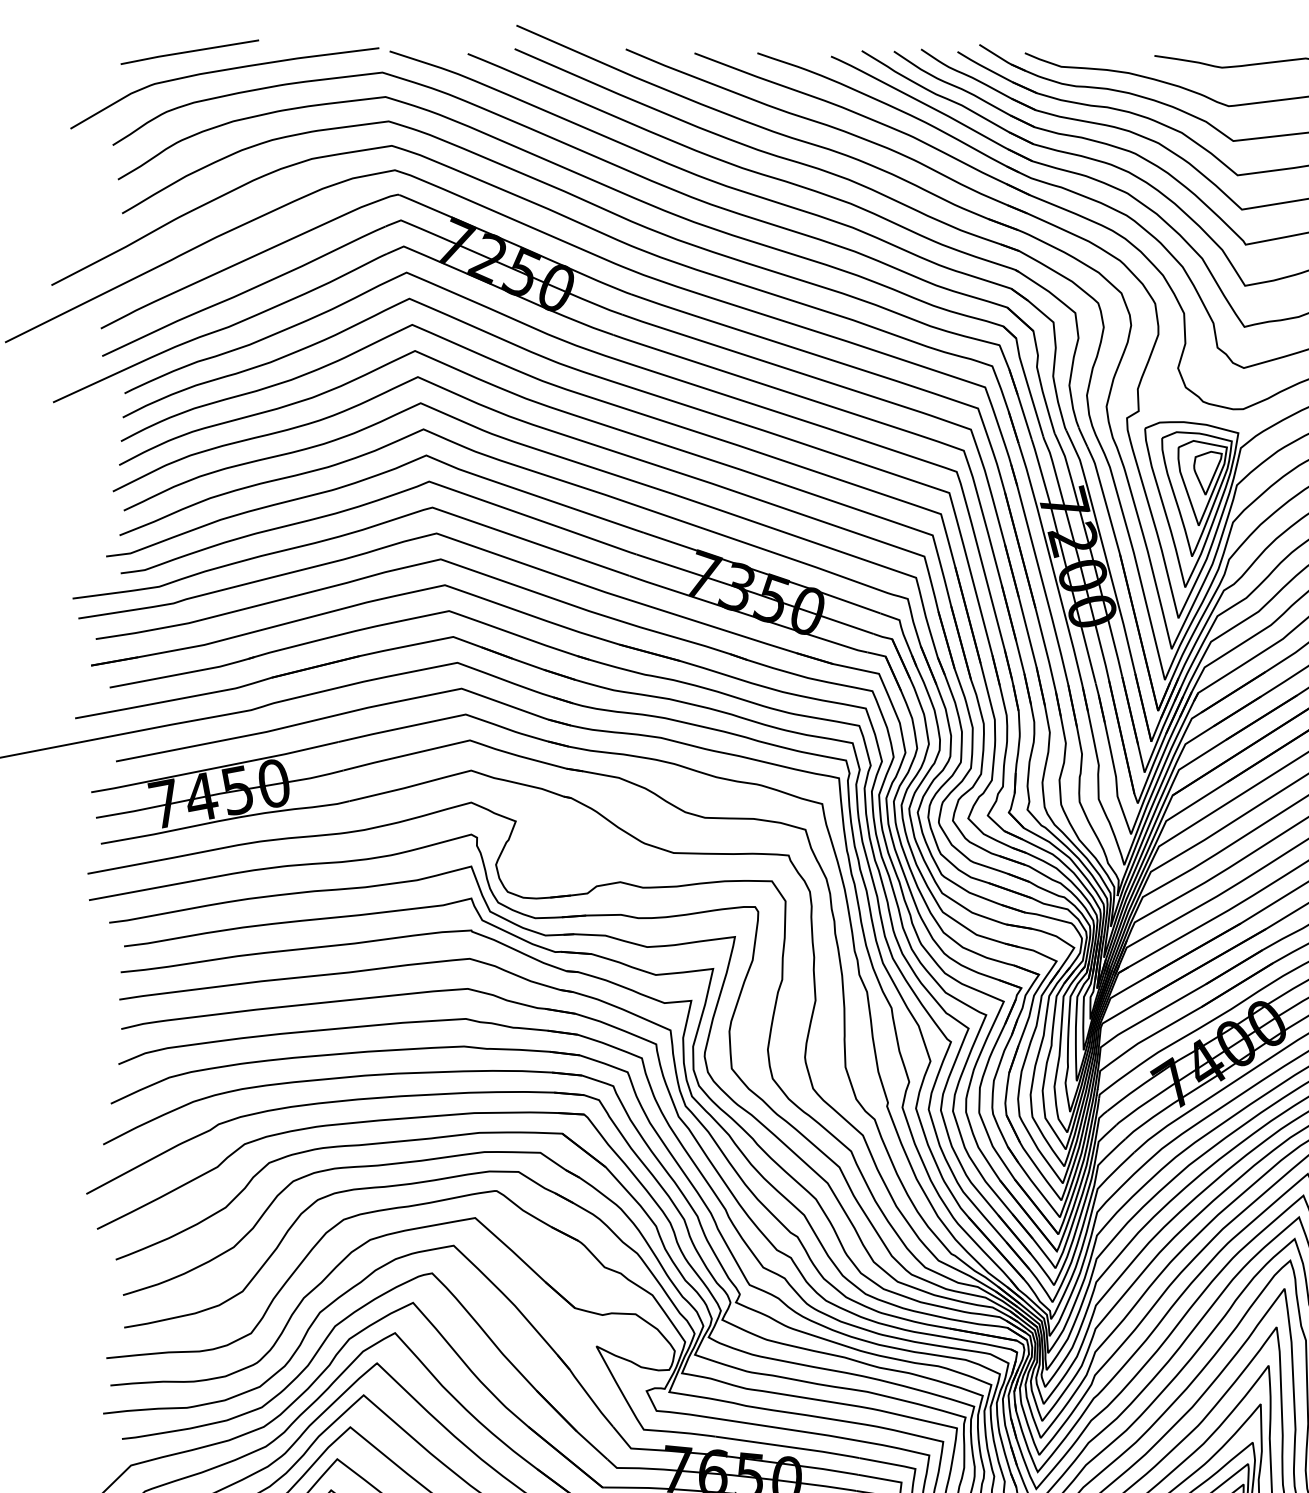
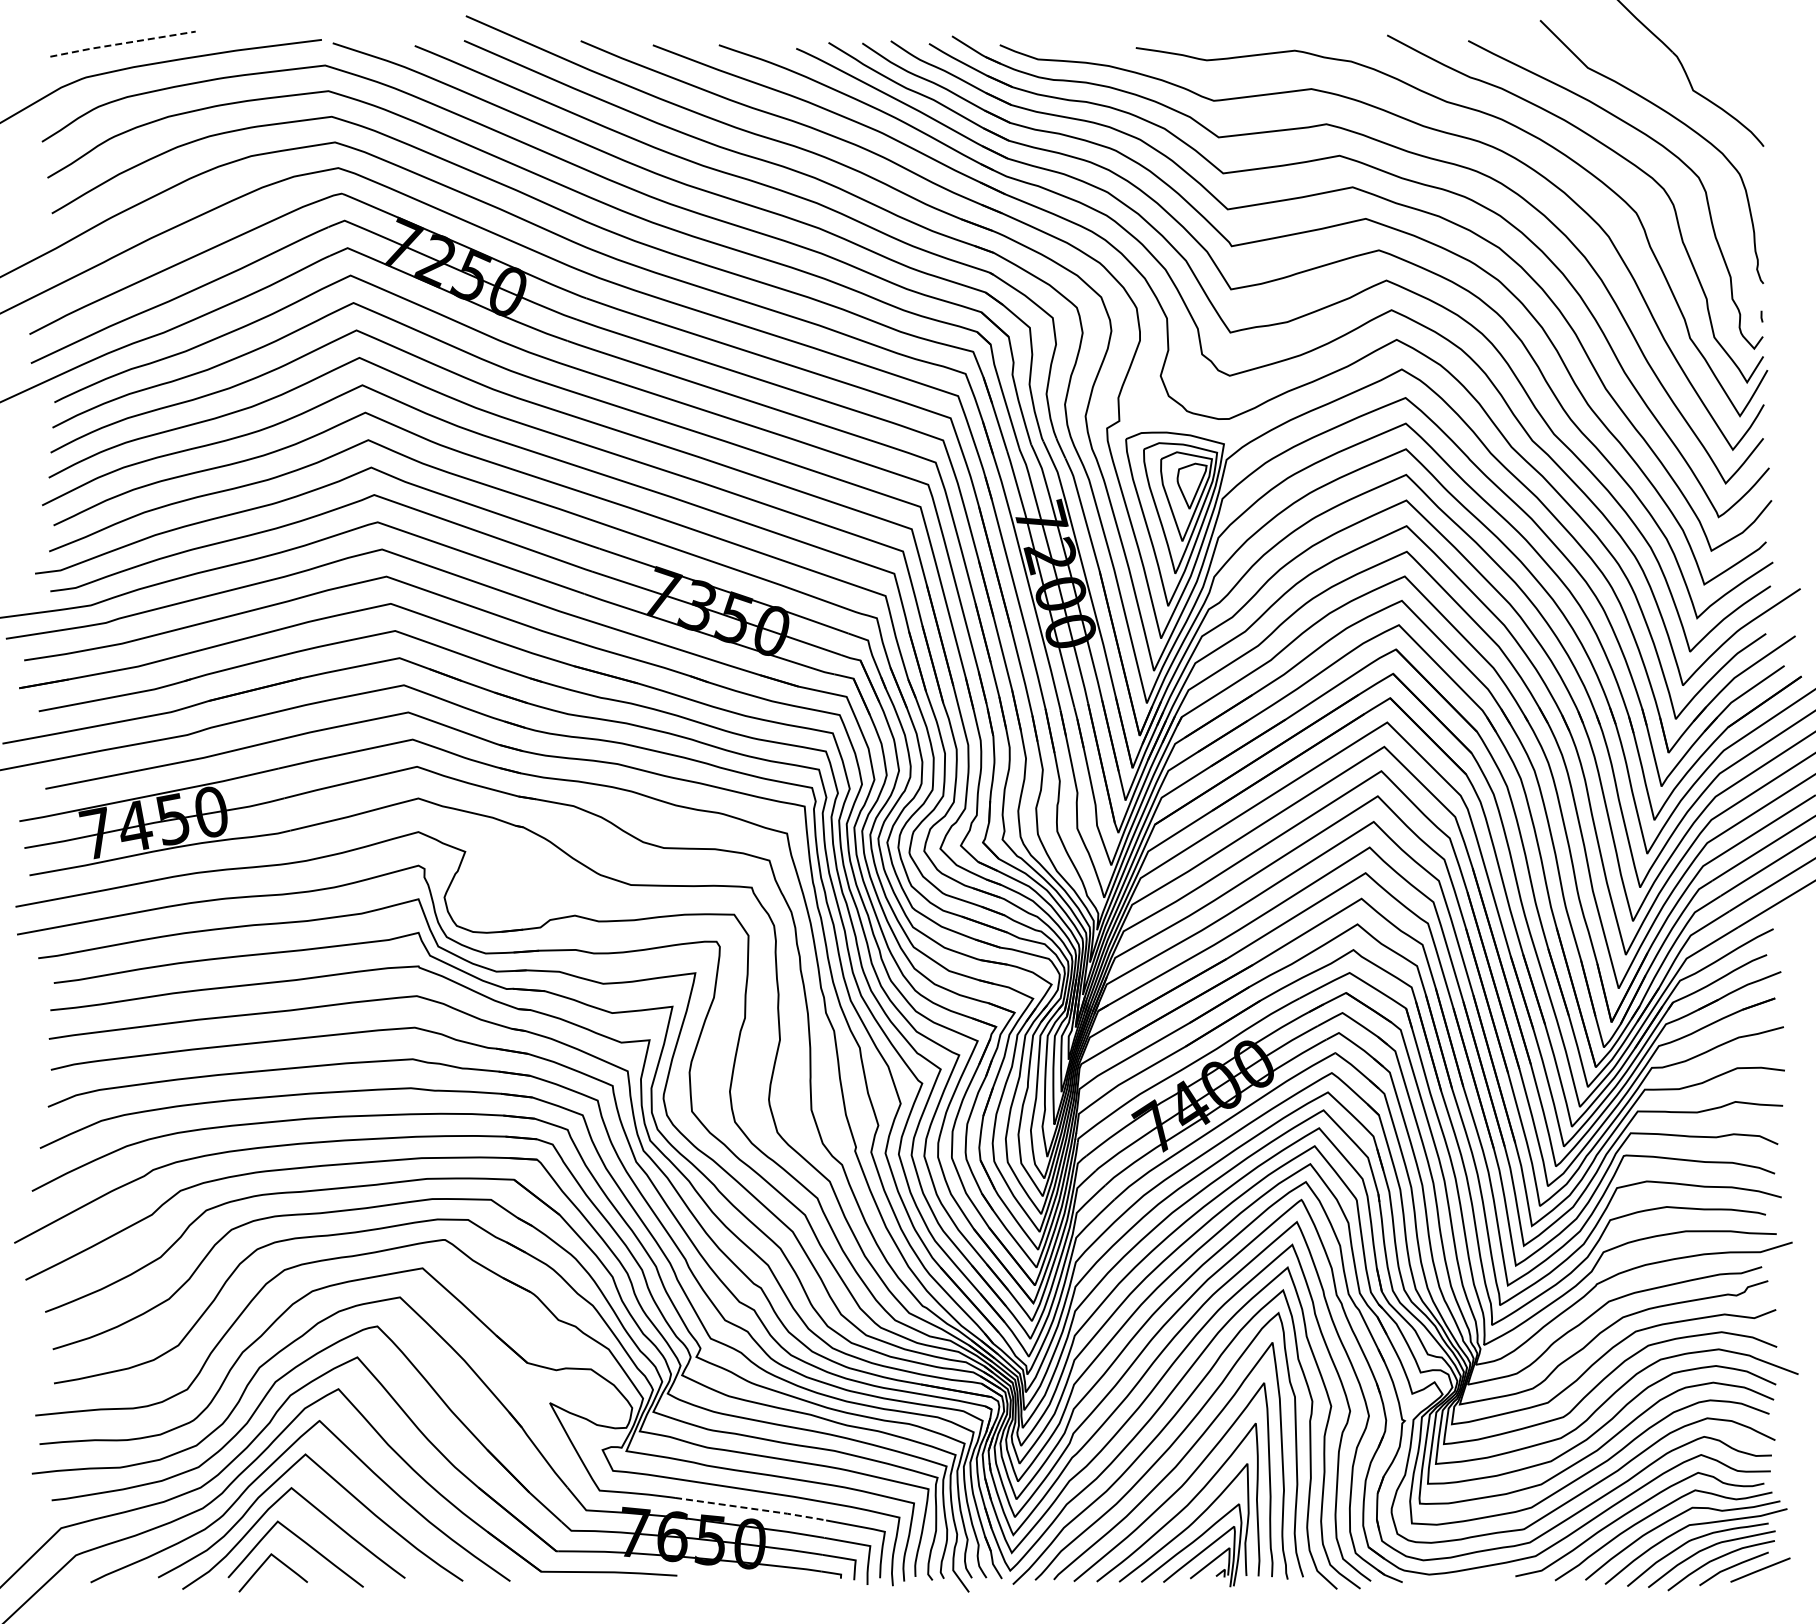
line: (189, 51) -> (122, 43), solid -> dashed
line: (789, 1446) -> (752, 1508), solid -> dashed

